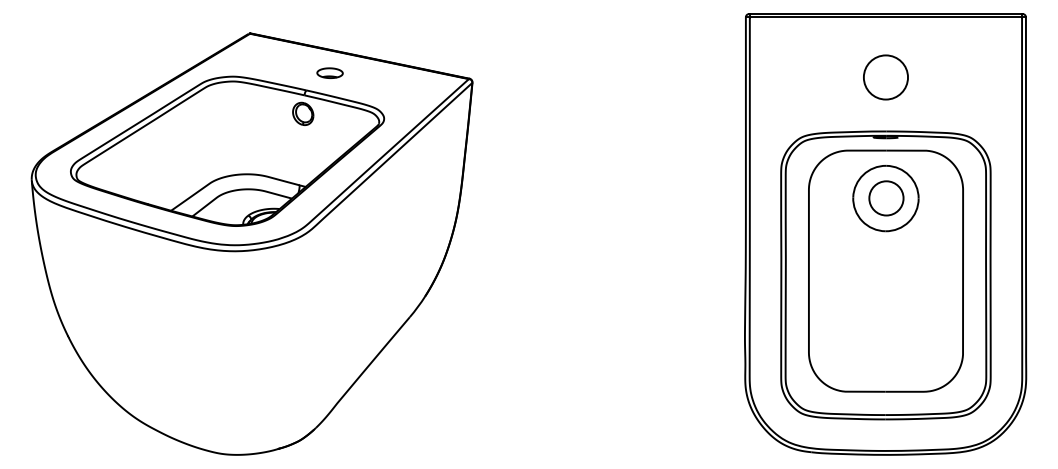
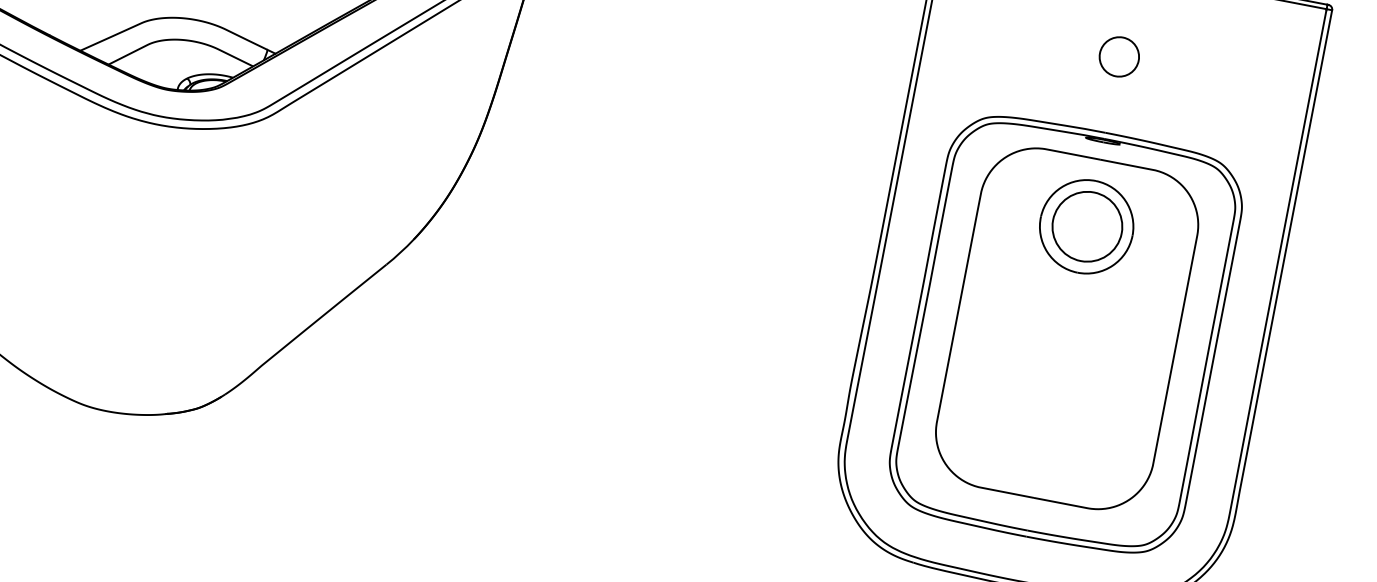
circle: (885, 77) -> (1118, 56), size x0.62
circle: (886, 197) -> (1087, 225), size x1.43

